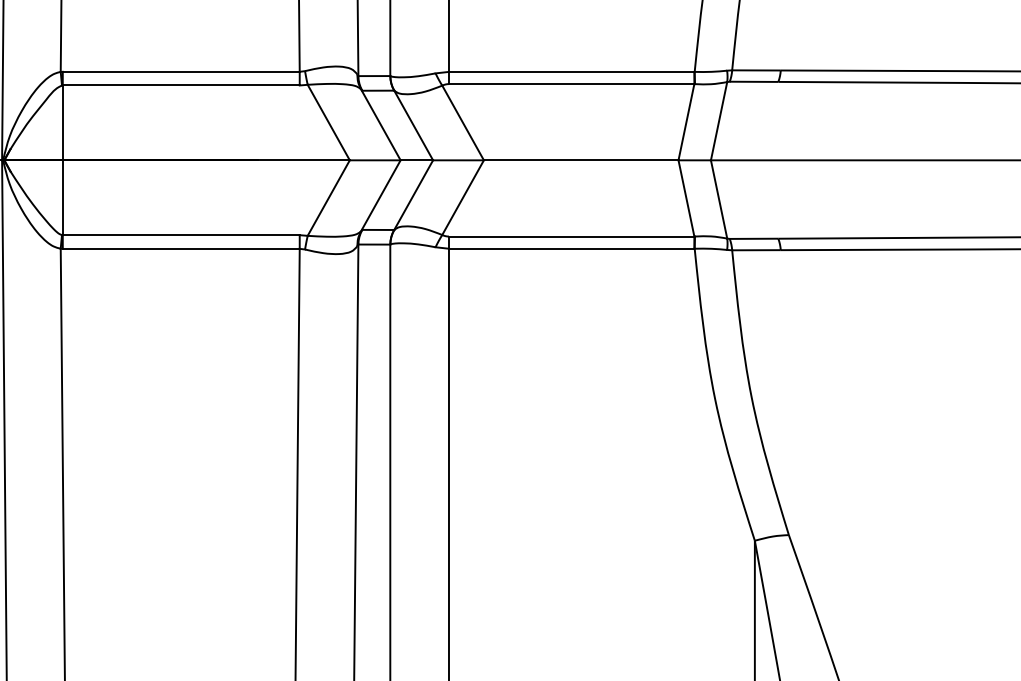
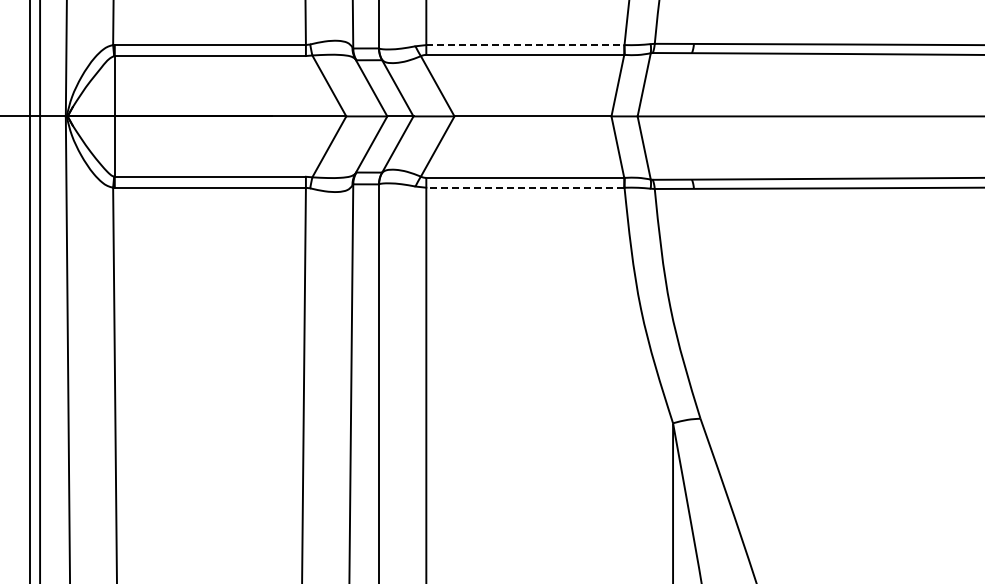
line: (571, 72) -> (525, 45), solid -> dashed
line: (571, 248) -> (525, 187), solid -> dashed

